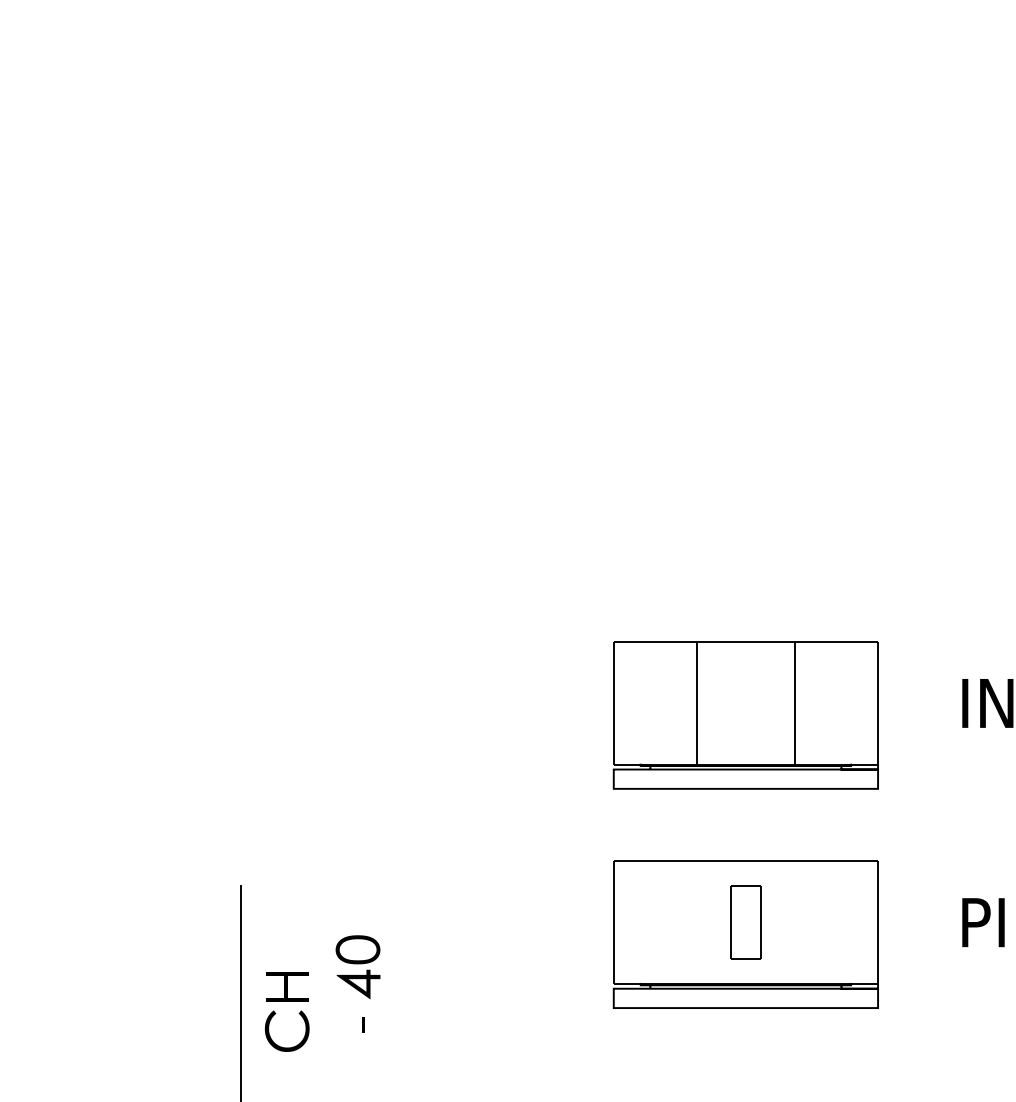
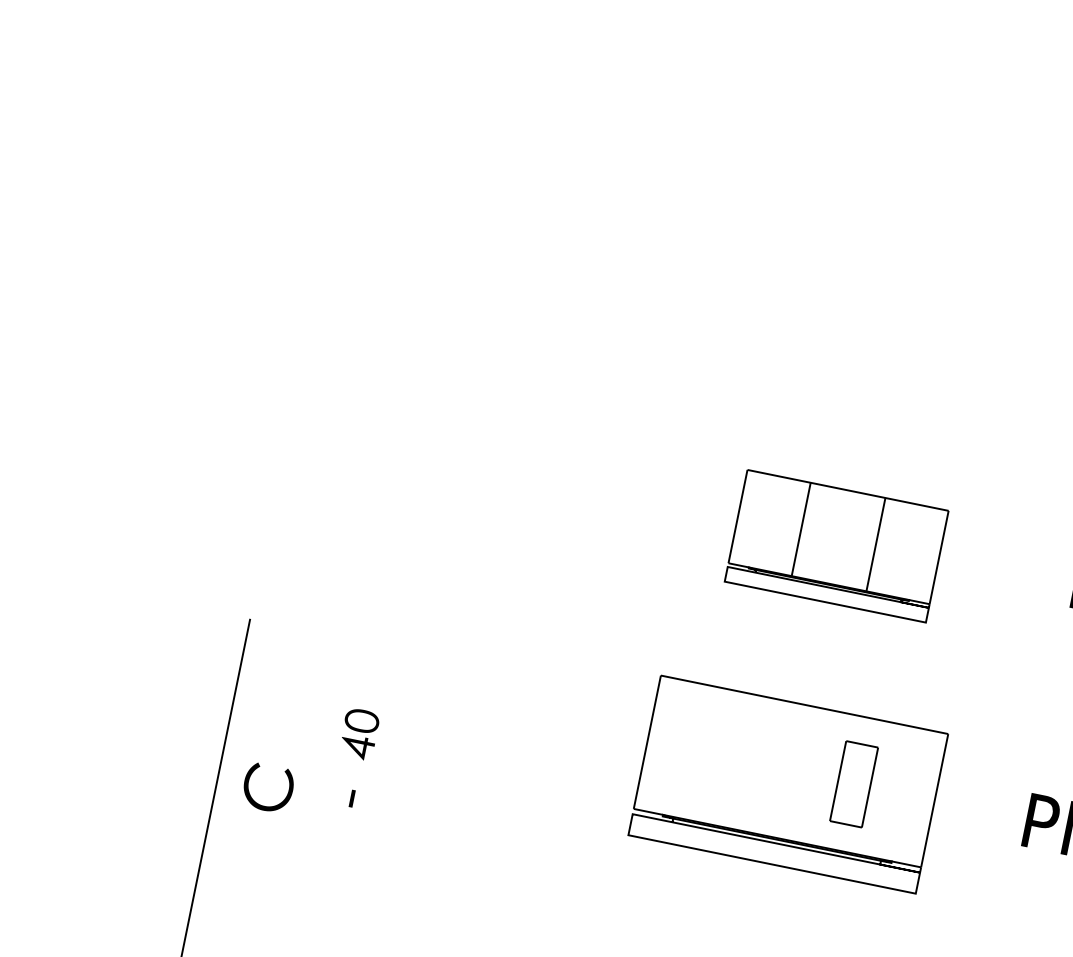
part: (745, 715) -> (836, 546), size x0.7
part: (745, 922) -> (853, 784), moved
part: (357, 967) -> (358, 734), size x0.7
fill: (286, 986) -> (277, 739), removed

